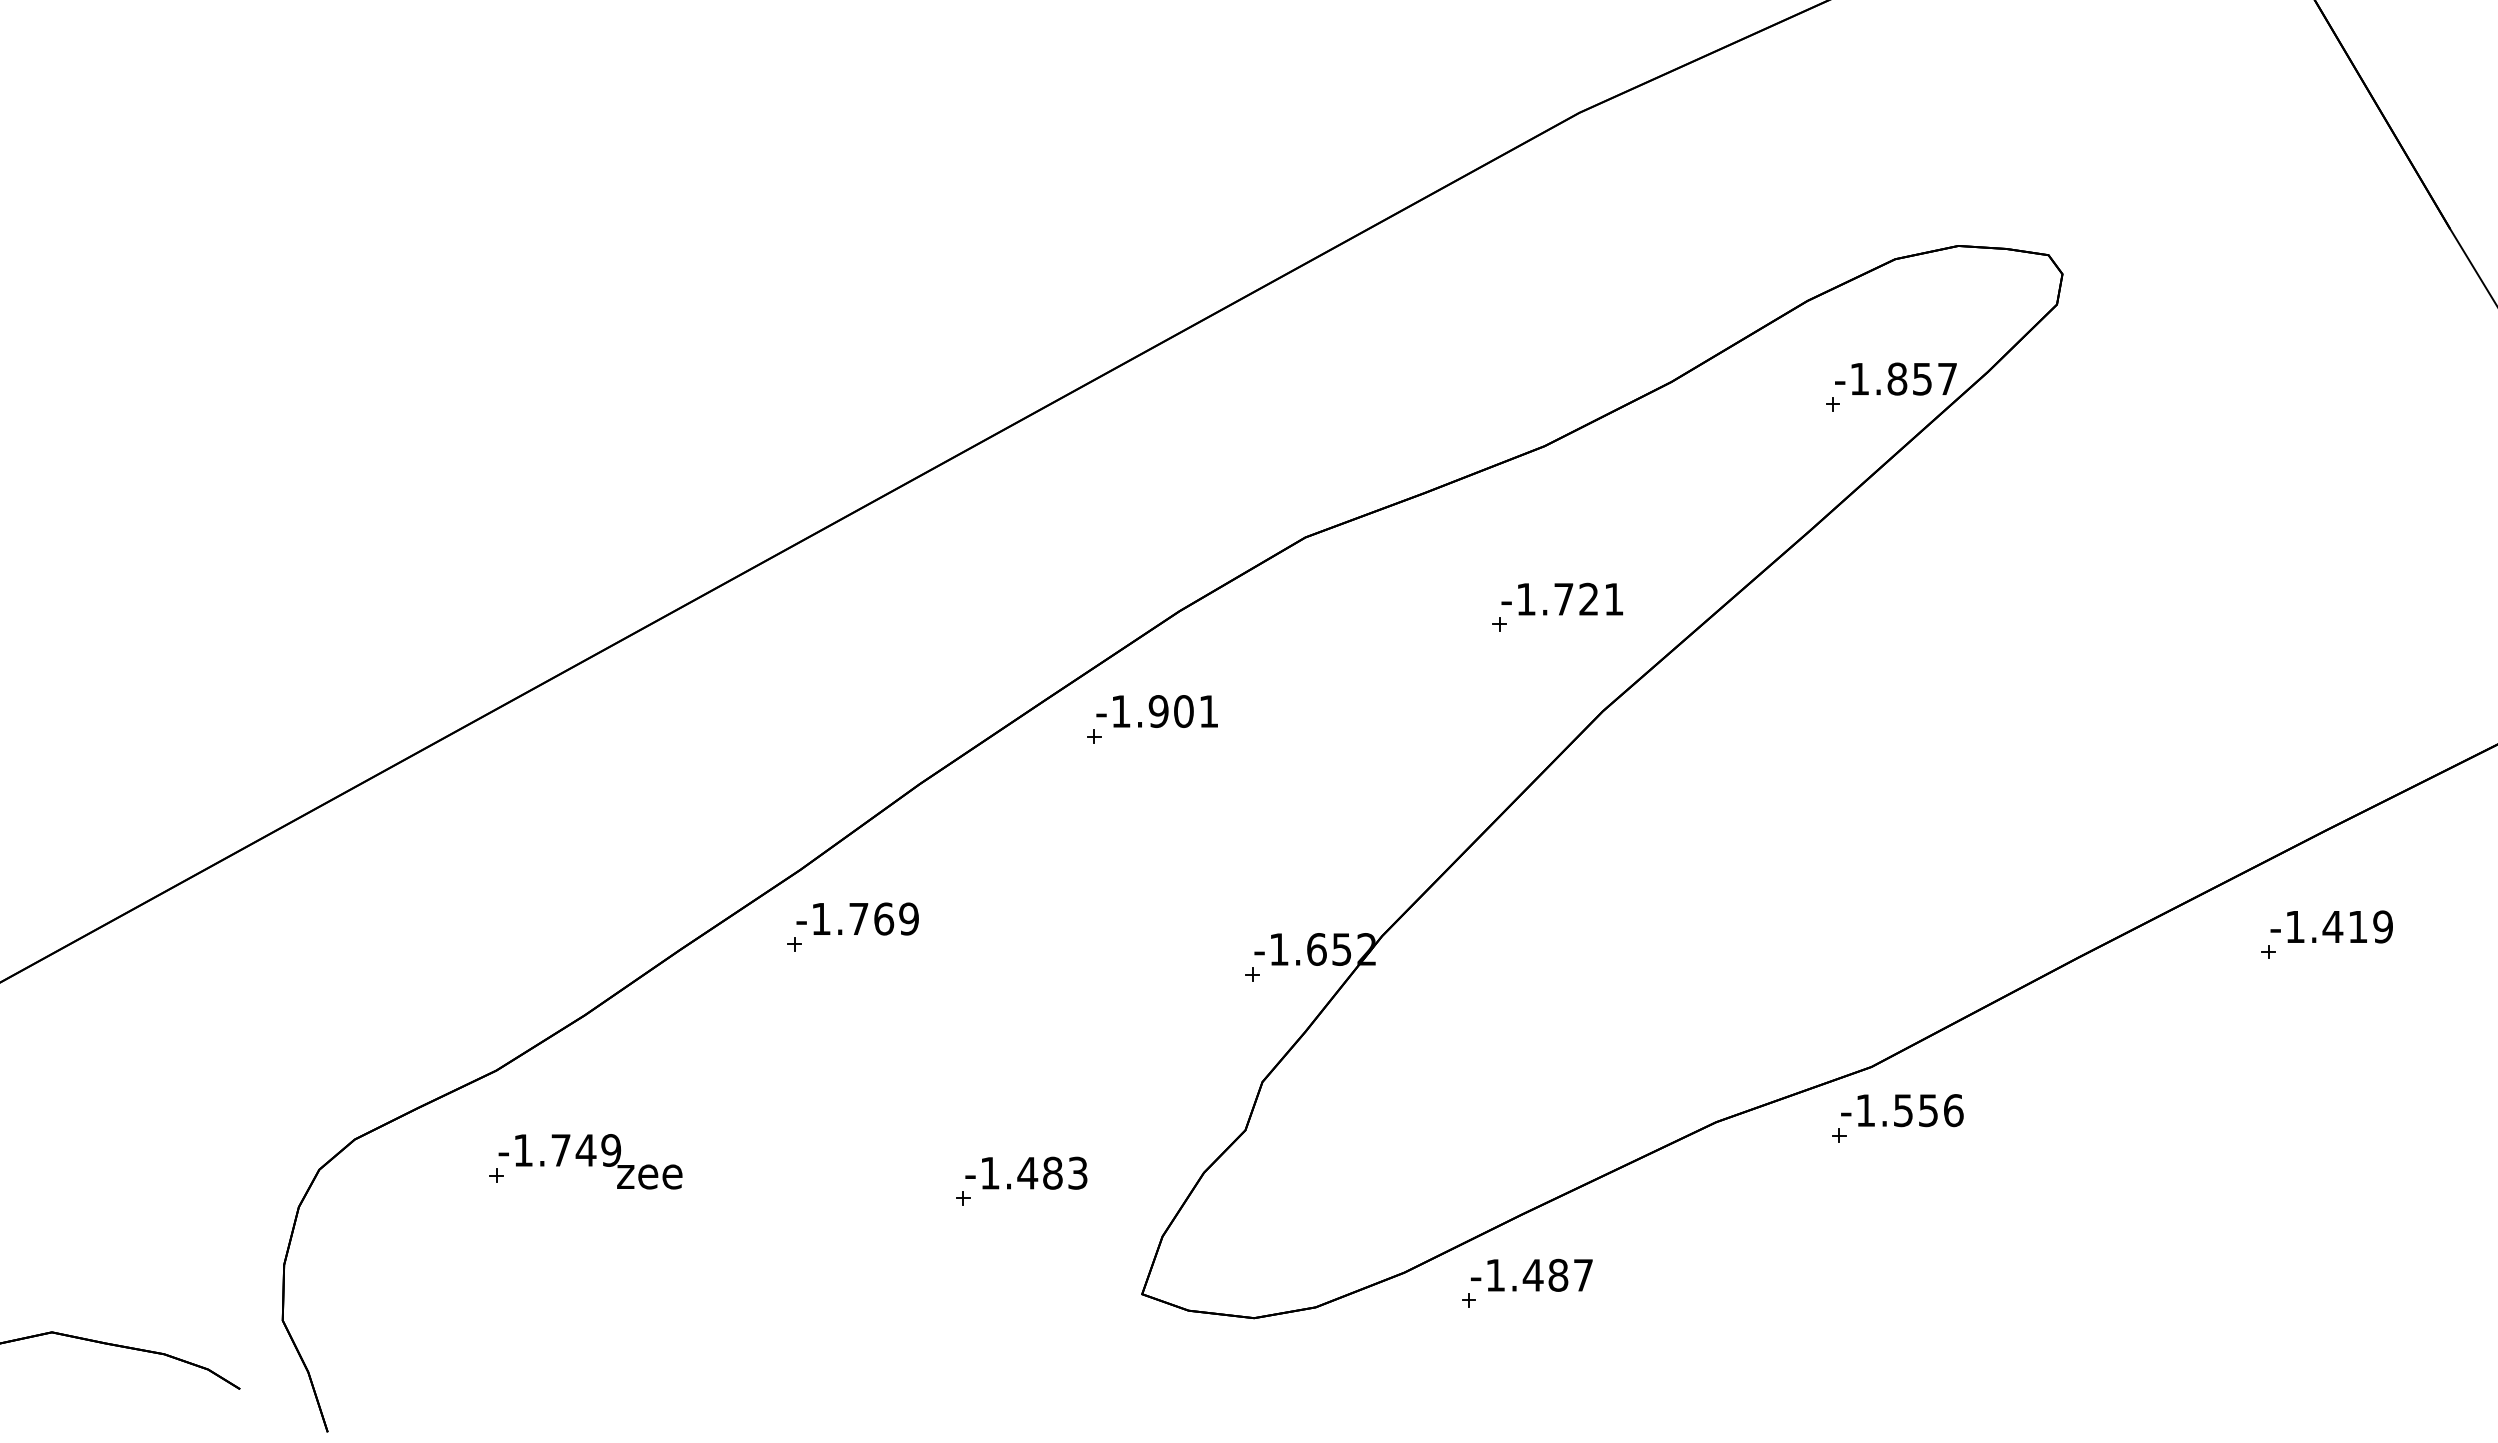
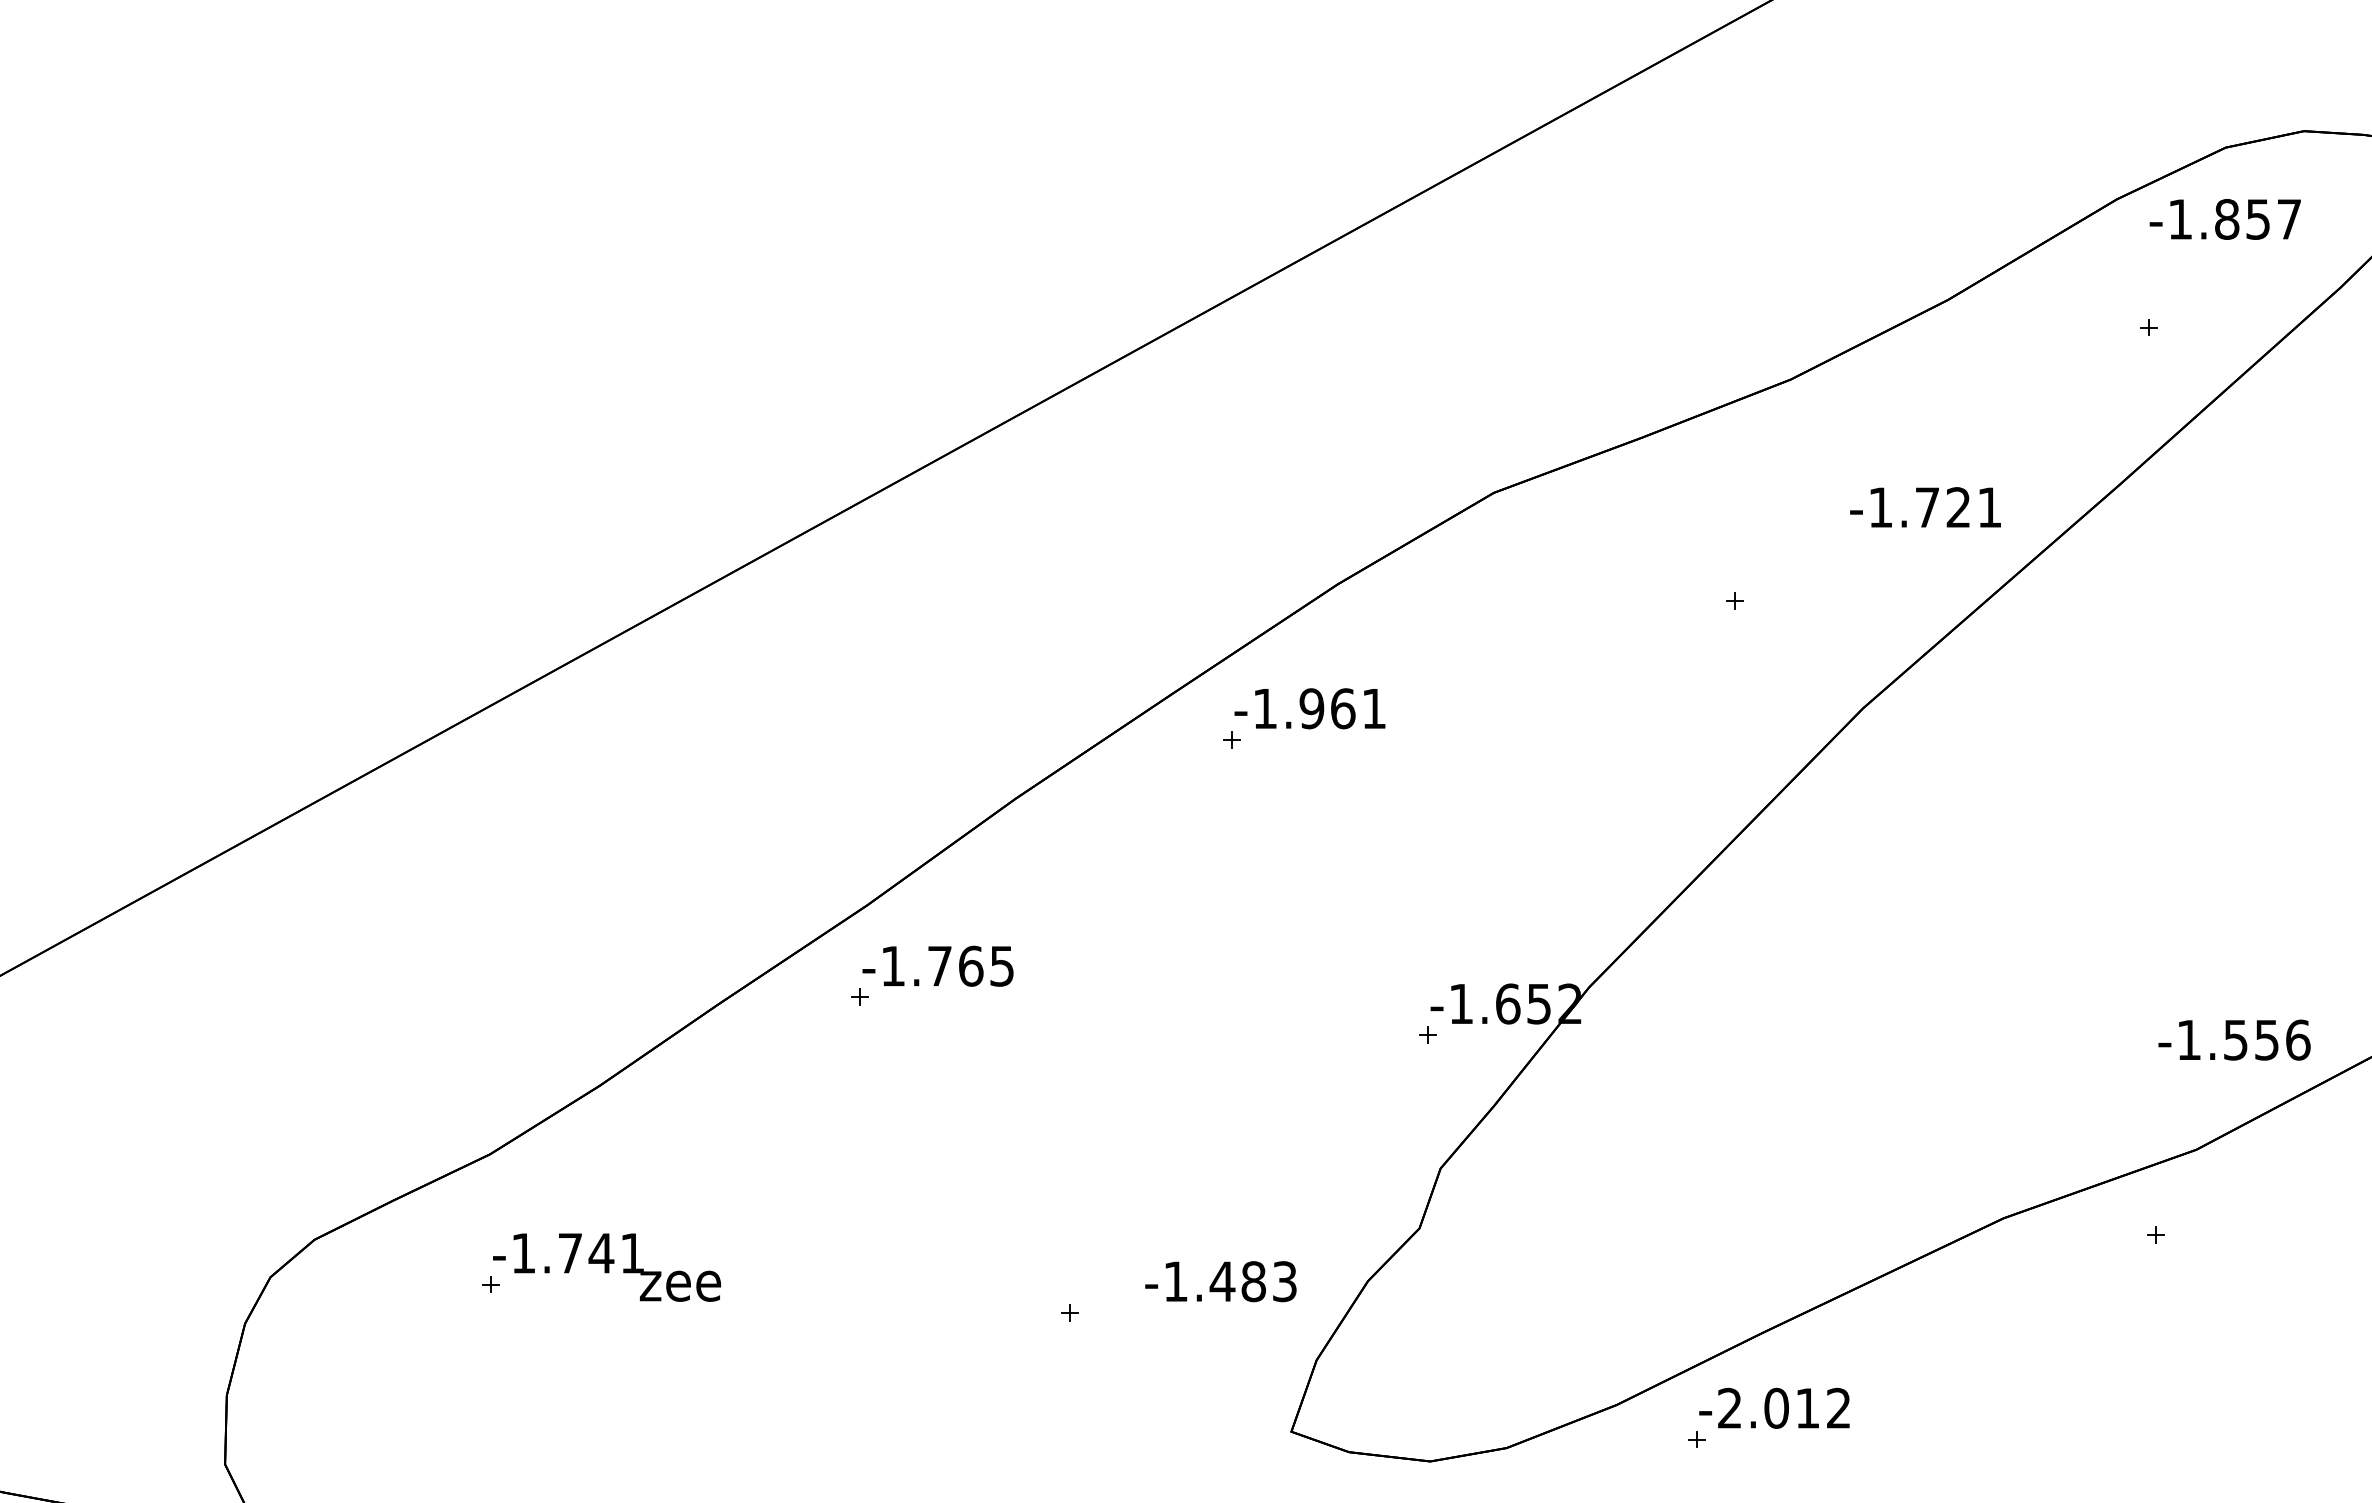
text: (1895, 378) -> (2224, 218), moved
text: (1561, 598) -> (1924, 506), moved
text: (1183, 711) -> (1342, 708), -1.901 -> -1.961
text: (908, 918) -> (1001, 965), -1.769 -> -1.765
text: (1902, 1110) -> (2234, 1040), moved
text: (611, 1150) -> (632, 1253), -1.749 -> -1.741
text: (1026, 1172) -> (1221, 1280), moved
text: (1539, 1274) -> (1784, 1407), -1.487 -> -2.012

